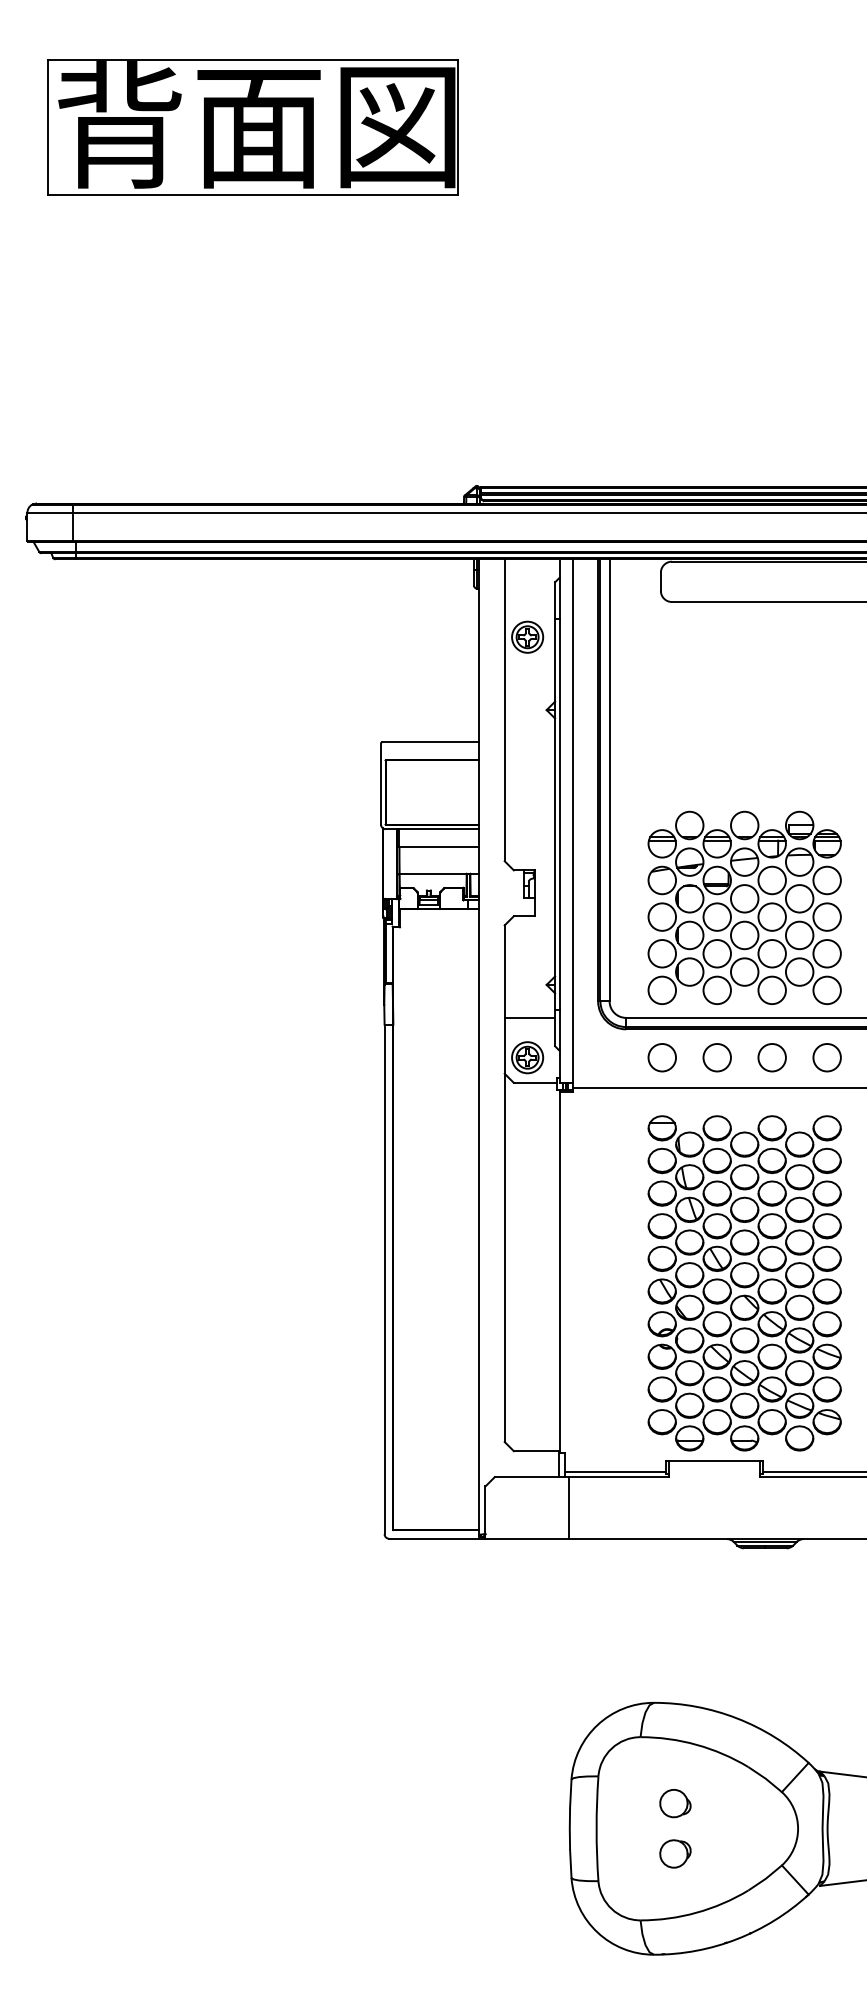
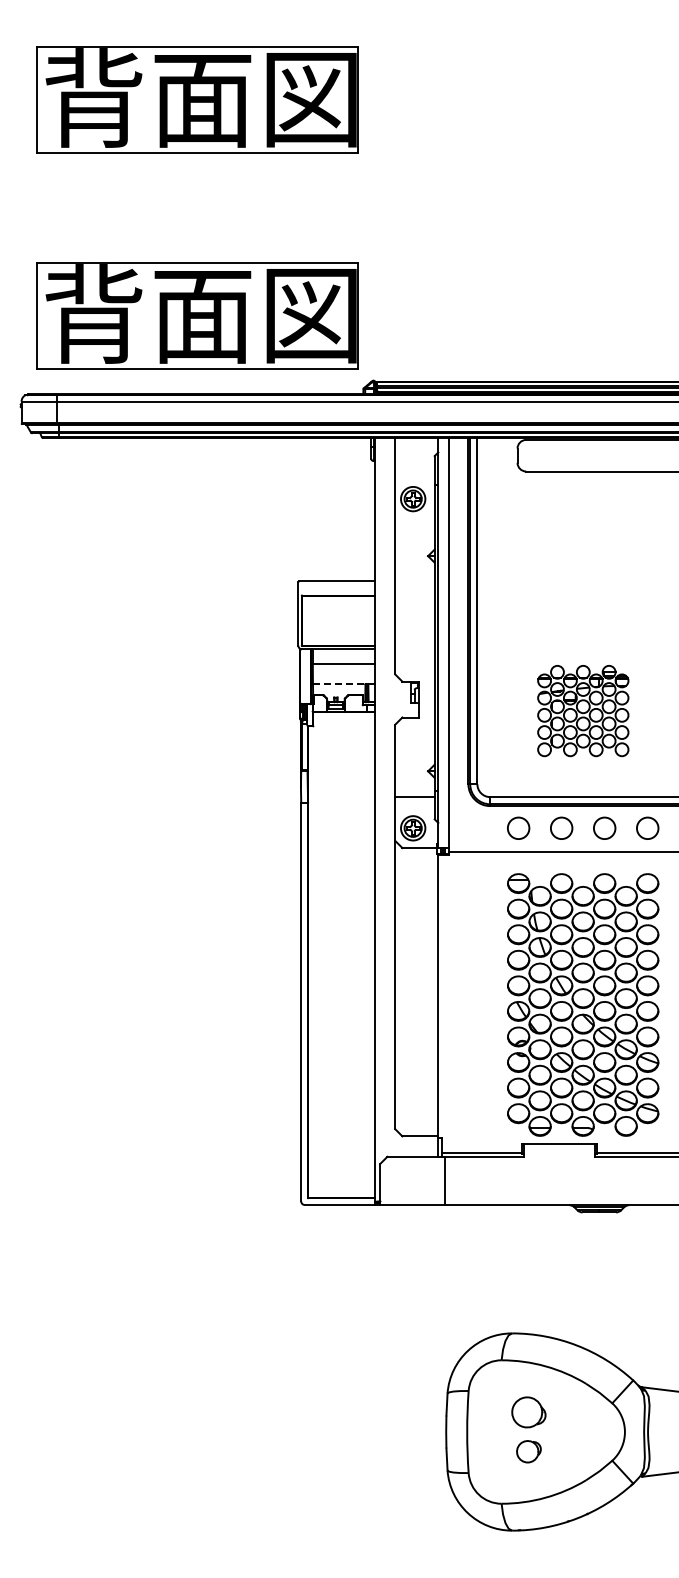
part: (252, 402) -> (197, 315), added
line: (433, 874) -> (339, 684), solid -> dashed
part: (745, 907) -> (583, 710), size x0.6
part: (674, 1802) -> (528, 1411), size x1.4

